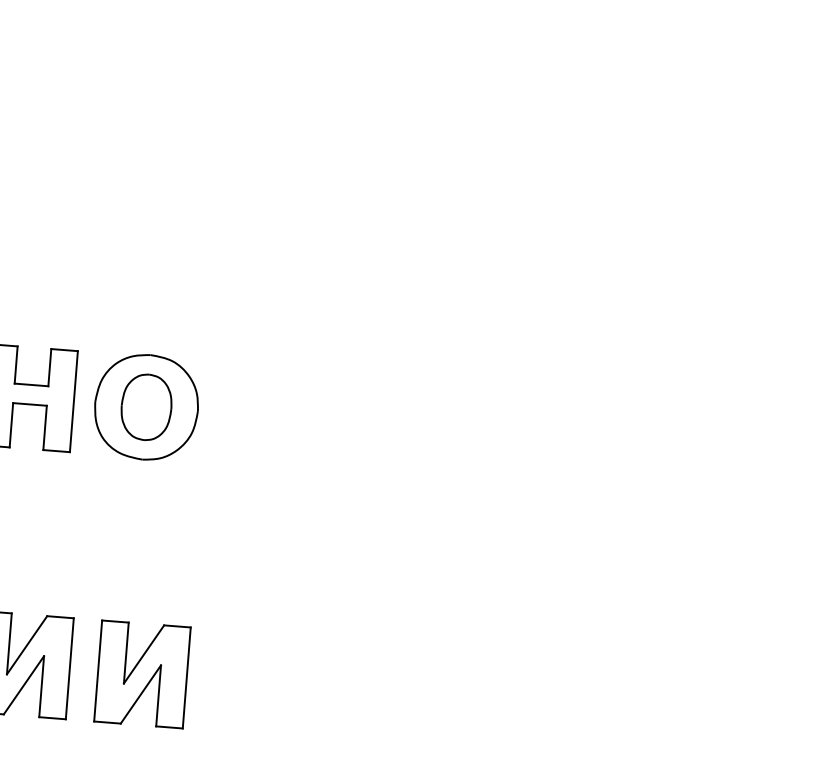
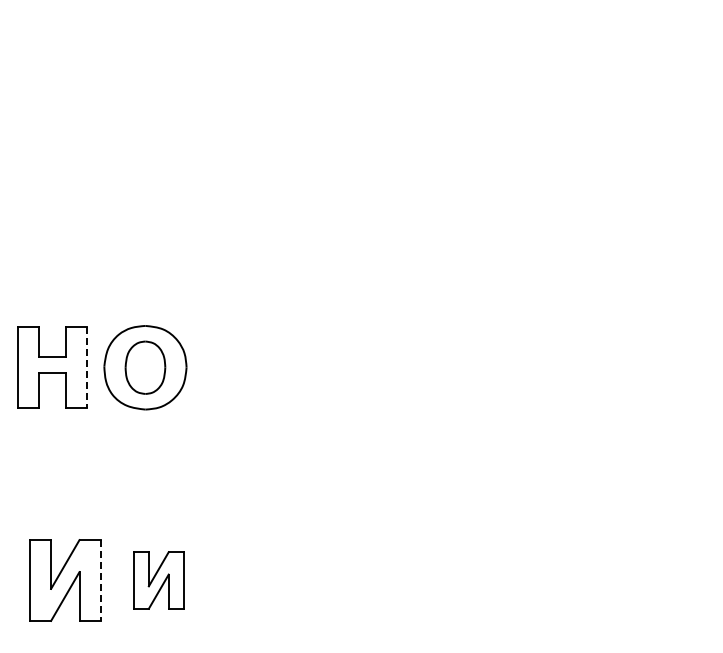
line: (74, 402) -> (87, 368), solid -> dashed
line: (69, 670) -> (100, 581), solid -> dashed
part: (141, 674) -> (158, 580), size x0.7

